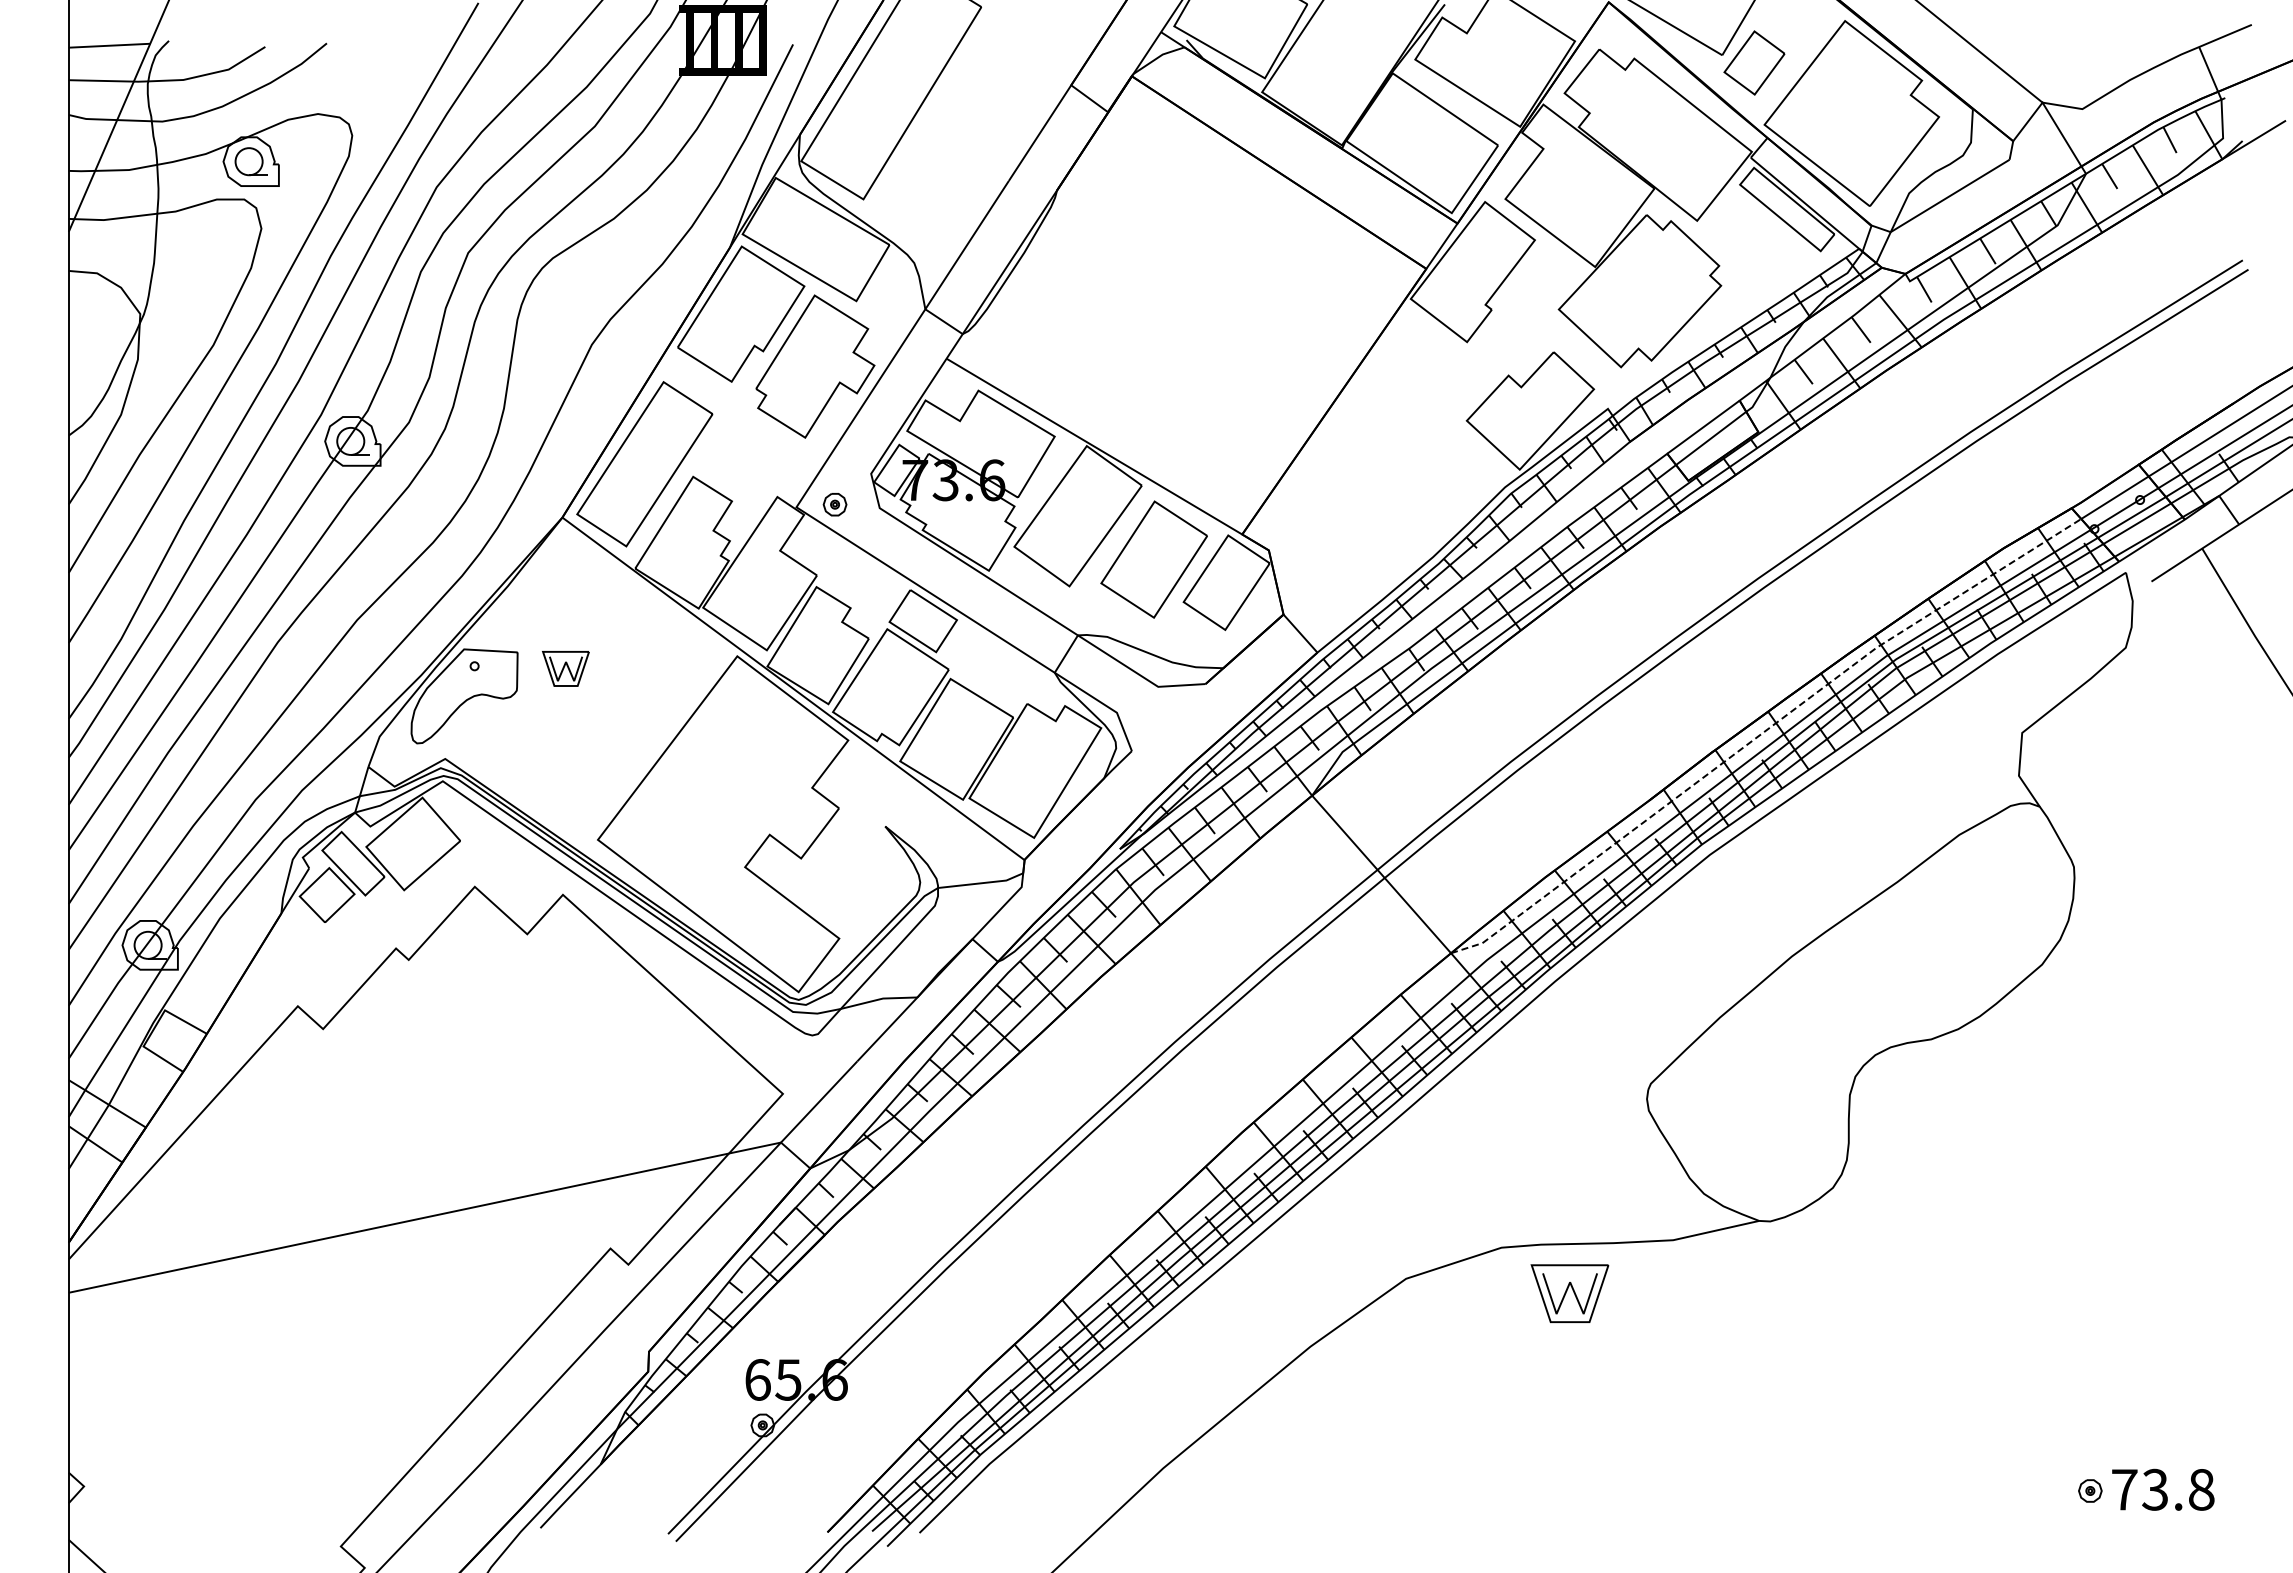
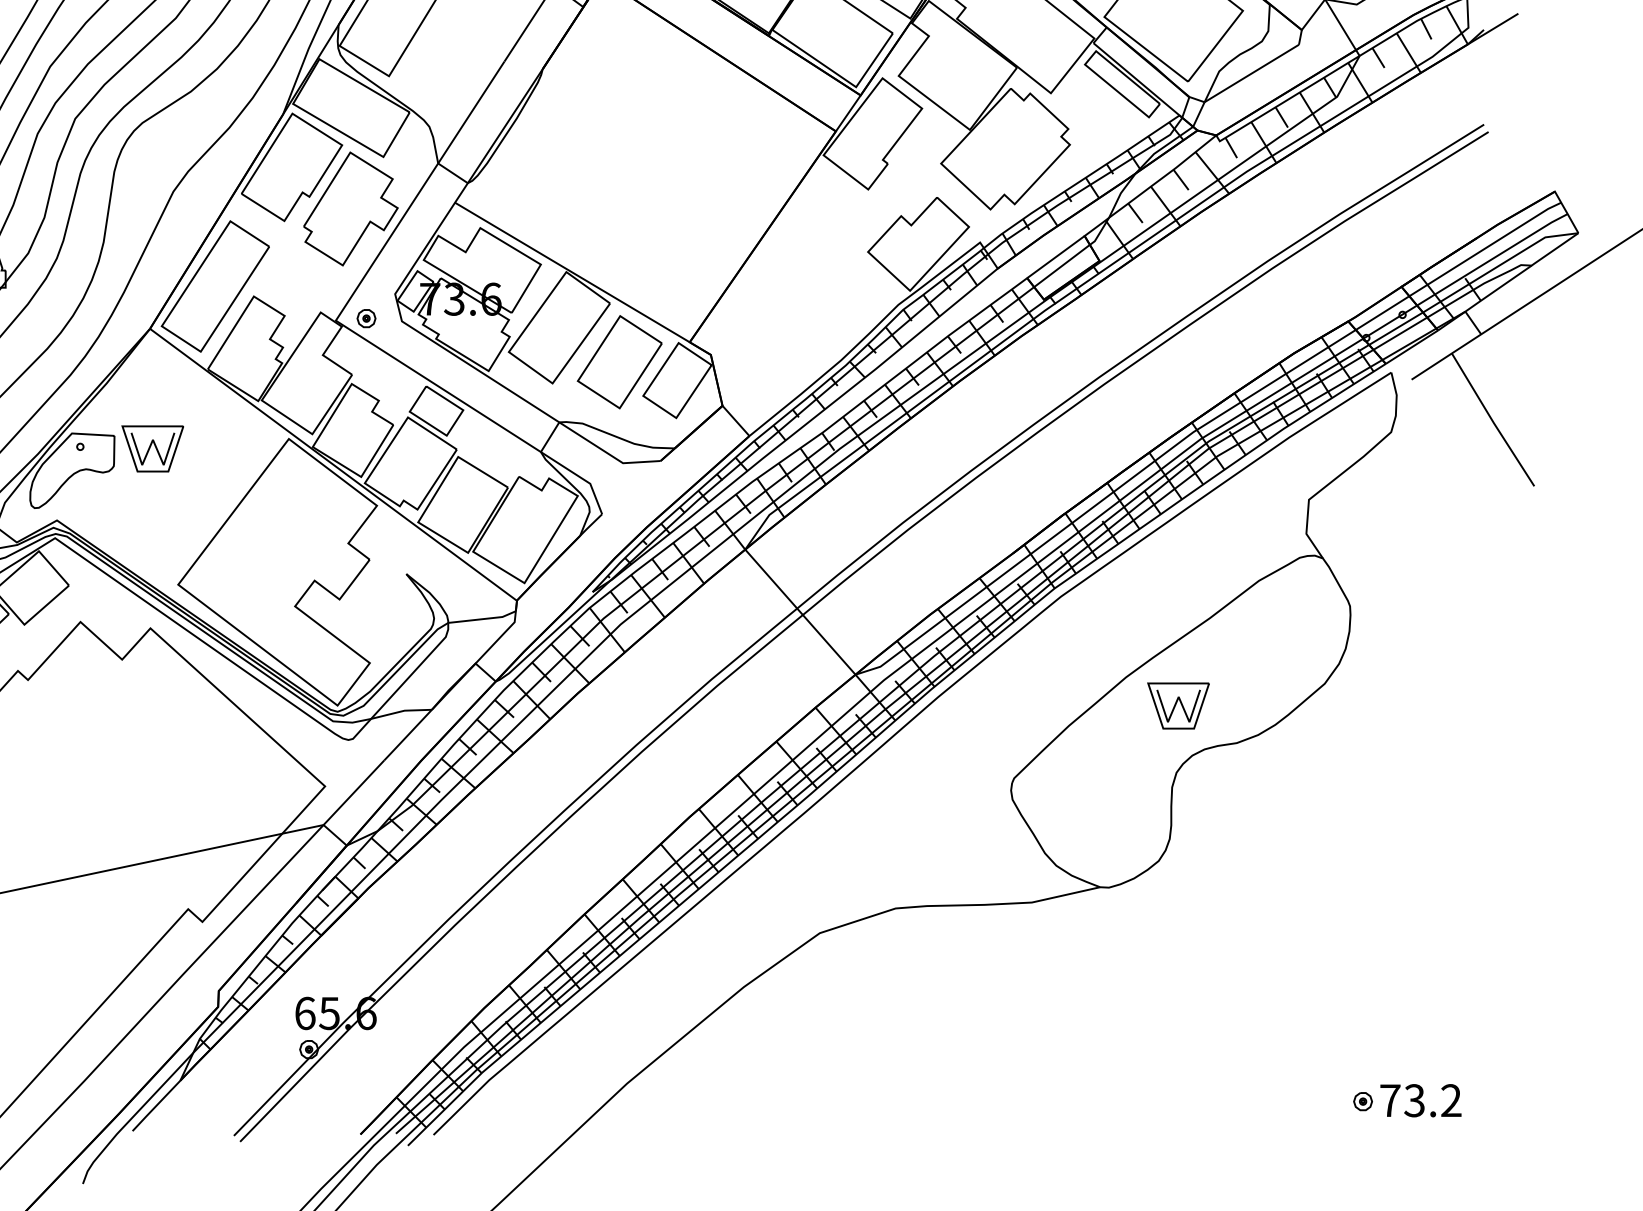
part: (565, 668) -> (152, 448), size x1.67
line: (1763, 732) -> (1103, 499), dashed -> solid
part: (1569, 1293) -> (1178, 705), moved
text: (2201, 1489) -> (1451, 1100), 73.8 -> 73.2

